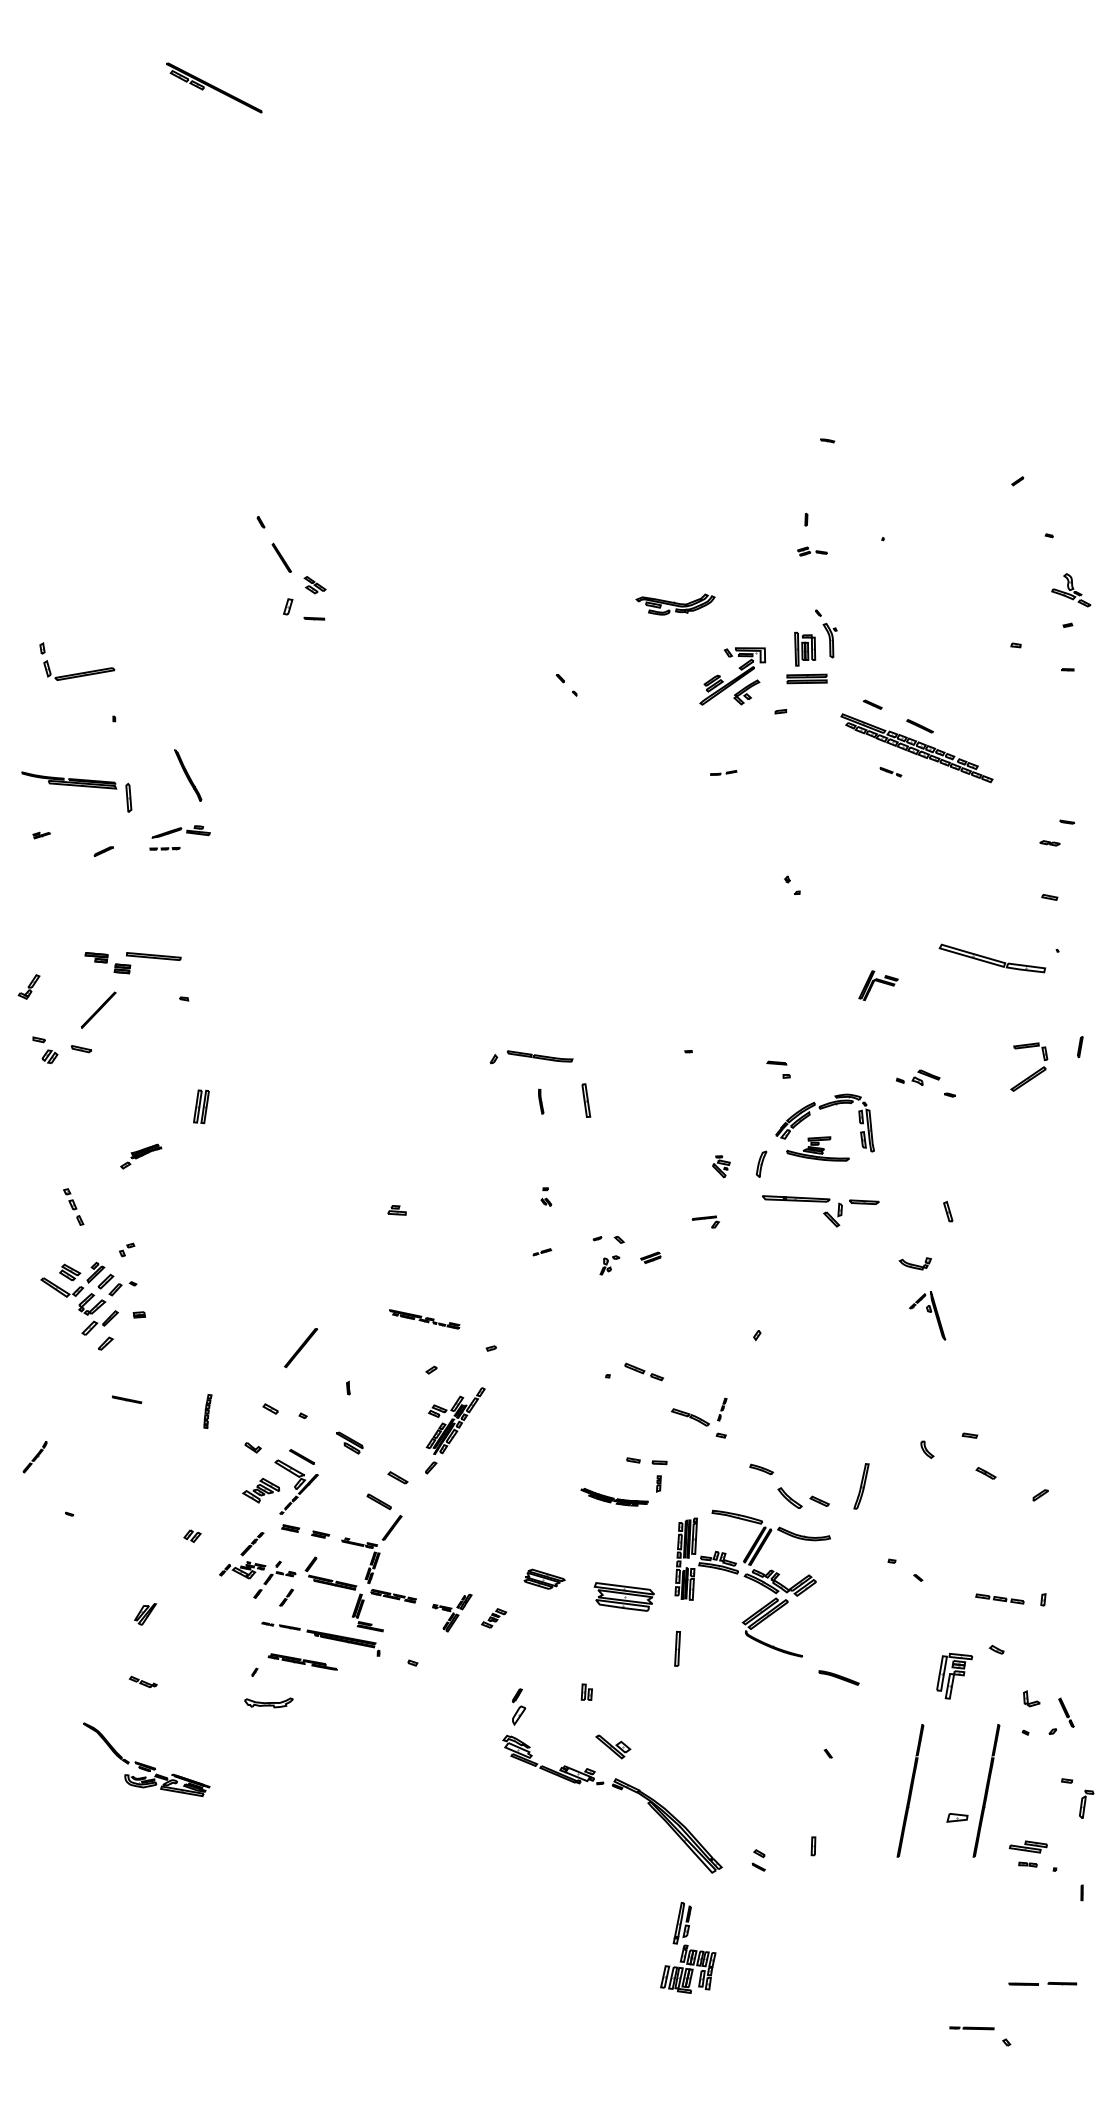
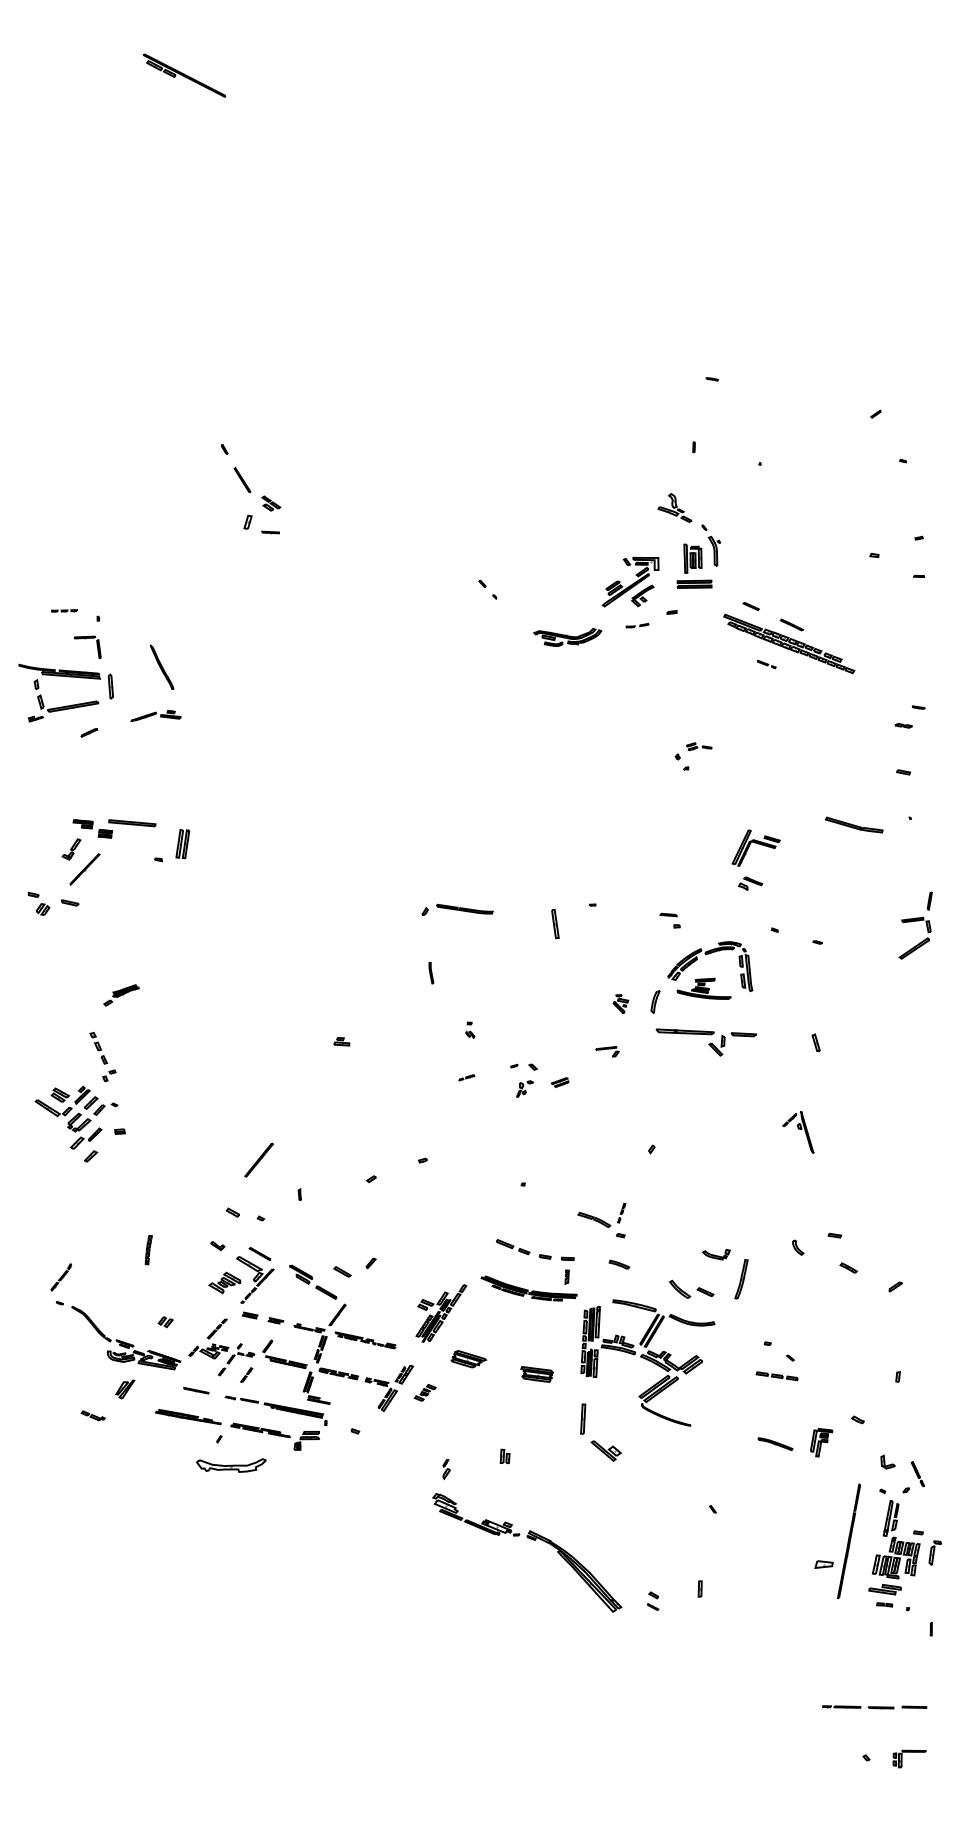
part: (812, 551) -> (699, 746), moved
part: (1071, 590) -> (675, 508), moved
part: (675, 604) -> (567, 637), moved
part: (79, 672) -> (68, 705), moved
part: (101, 742) -> (87, 639), added
line: (721, 772) -> (635, 625), moved
line: (164, 848) -> (64, 610), moved
part: (992, 958) -> (854, 824), size x0.62
part: (878, 985) -> (756, 848), size x1.43
part: (28, 986) -> (71, 849), moved
part: (1035, 1071) -> (920, 941), moved
part: (925, 1077) -> (750, 883), moved
part: (586, 1100) -> (555, 923), moved
line: (541, 1101) -> (431, 972), moved
part: (201, 1106) -> (182, 843), moved
part: (73, 1206) -> (98, 1047), moved
part: (914, 1263) -> (715, 1254), moved
part: (424, 1319) -> (365, 1340), moved
part: (644, 1371) -> (513, 1246), moved
line: (126, 1399) -> (195, 1390), moved
part: (207, 1411) -> (148, 1250), moved
part: (455, 1420) -> (441, 1312), moved
part: (349, 1442) -> (300, 1274), moved
part: (34, 1457) -> (60, 1277), moved
part: (761, 1469) -> (619, 1264), moved
part: (614, 1497) -> (528, 1288), size x1.67
part: (623, 1596) -> (536, 1374), size x0.62
part: (999, 1598) -> (776, 1375), moved
part: (451, 1612) -> (388, 1387), size x1.43
part: (218, 1646) -> (188, 1417), added
part: (356, 1673) -> (306, 1440), added
part: (954, 1676) -> (821, 1442), size x0.71
part: (838, 1677) -> (775, 1443), moved
part: (142, 1681) -> (92, 1415), moved
part: (268, 1702) -> (231, 1465), size x1.67
part: (518, 1707) -> (446, 1469), size x0.62
part: (613, 1746) -> (606, 1450), moved
part: (146, 1759) -> (126, 1337), moved
line: (910, 1790) -> (783, 1541), removed
part: (688, 1947) -> (896, 1539), moved
line: (971, 2028) -> (841, 1707), moved
part: (1056, 2036) -> (909, 1752), added

